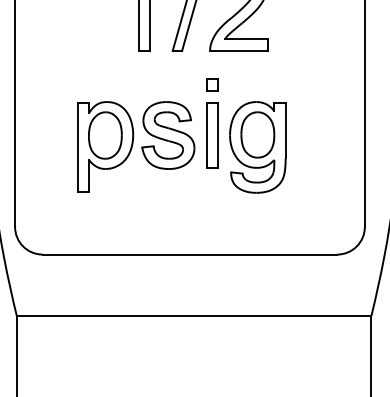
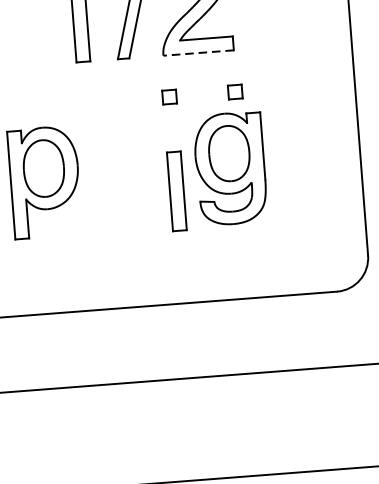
line: (239, 50) -> (199, 52), solid -> dashed
part: (266, 84) -> (235, 91), added
part: (168, 135) -> (120, 162), removed
part: (212, 135) -> (176, 191), moved

